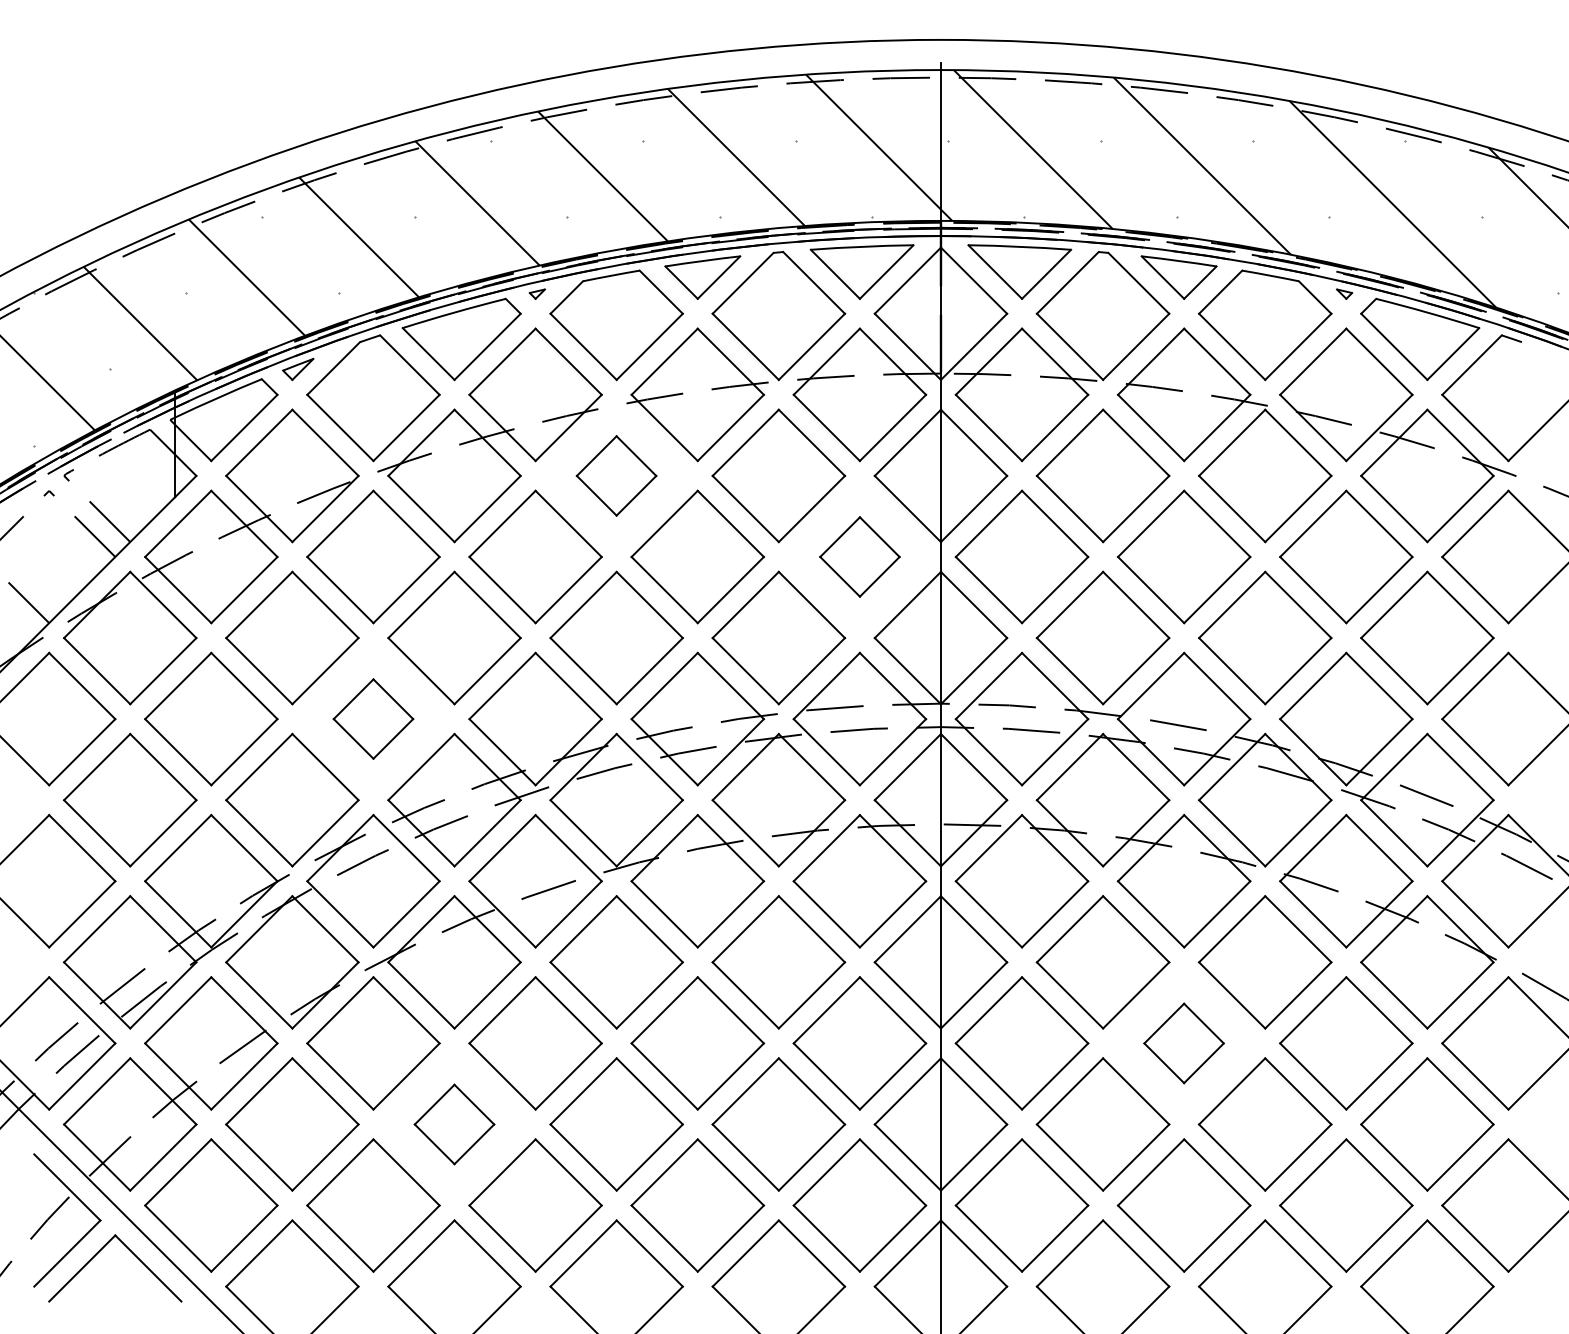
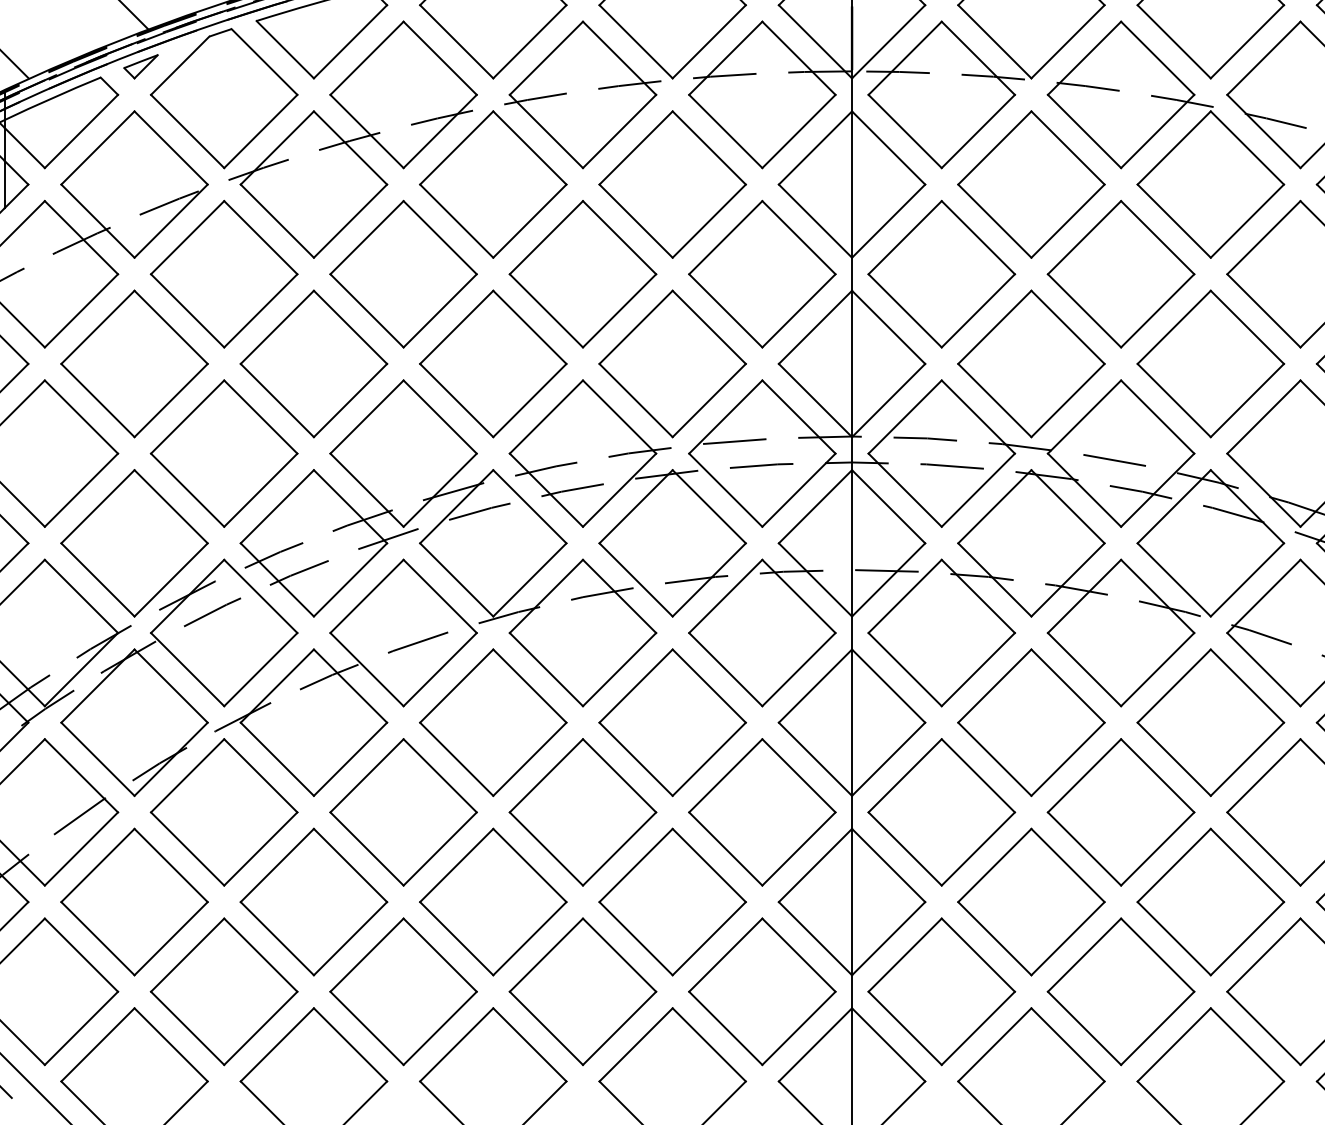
part: (616, 475) -> (493, 184), size x1.67
part: (859, 556) -> (761, 273), size x1.67
part: (373, 718) -> (224, 452), size x1.67
part: (1183, 1043) -> (1120, 812), size x1.67
part: (454, 1124) -> (313, 902), size x1.67

